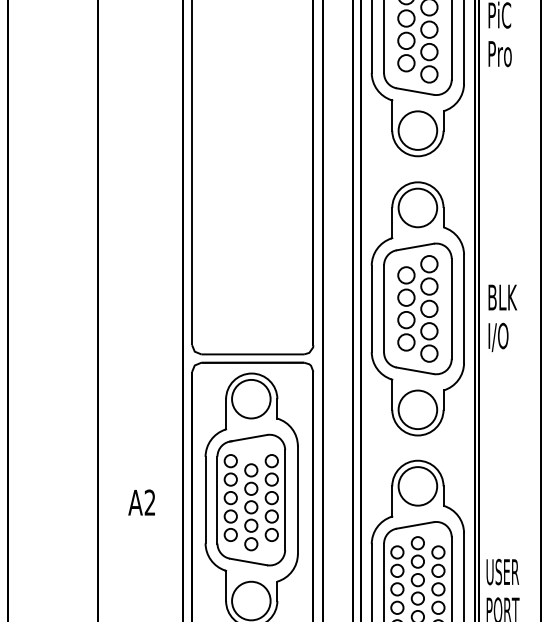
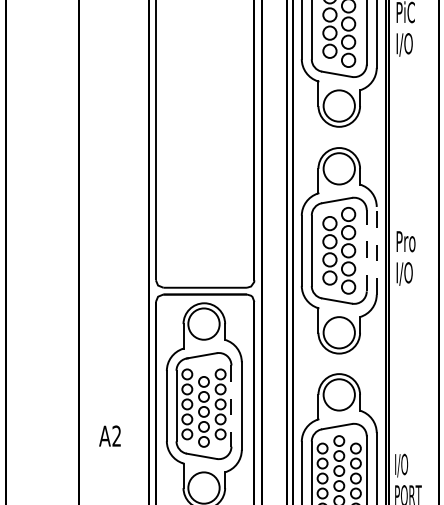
text: (500, 54) -> (406, 44), Pro -> I/O
text: (503, 297) -> (408, 241), BLK -> Pro
line: (451, 308) -> (366, 250), solid -> dashed
line: (463, 308) -> (376, 250), solid -> dashed
line: (285, 500) -> (231, 406), solid -> dashed
text: (141, 501) -> (109, 435), moved
text: (503, 573) -> (408, 465), USER -> I/O

